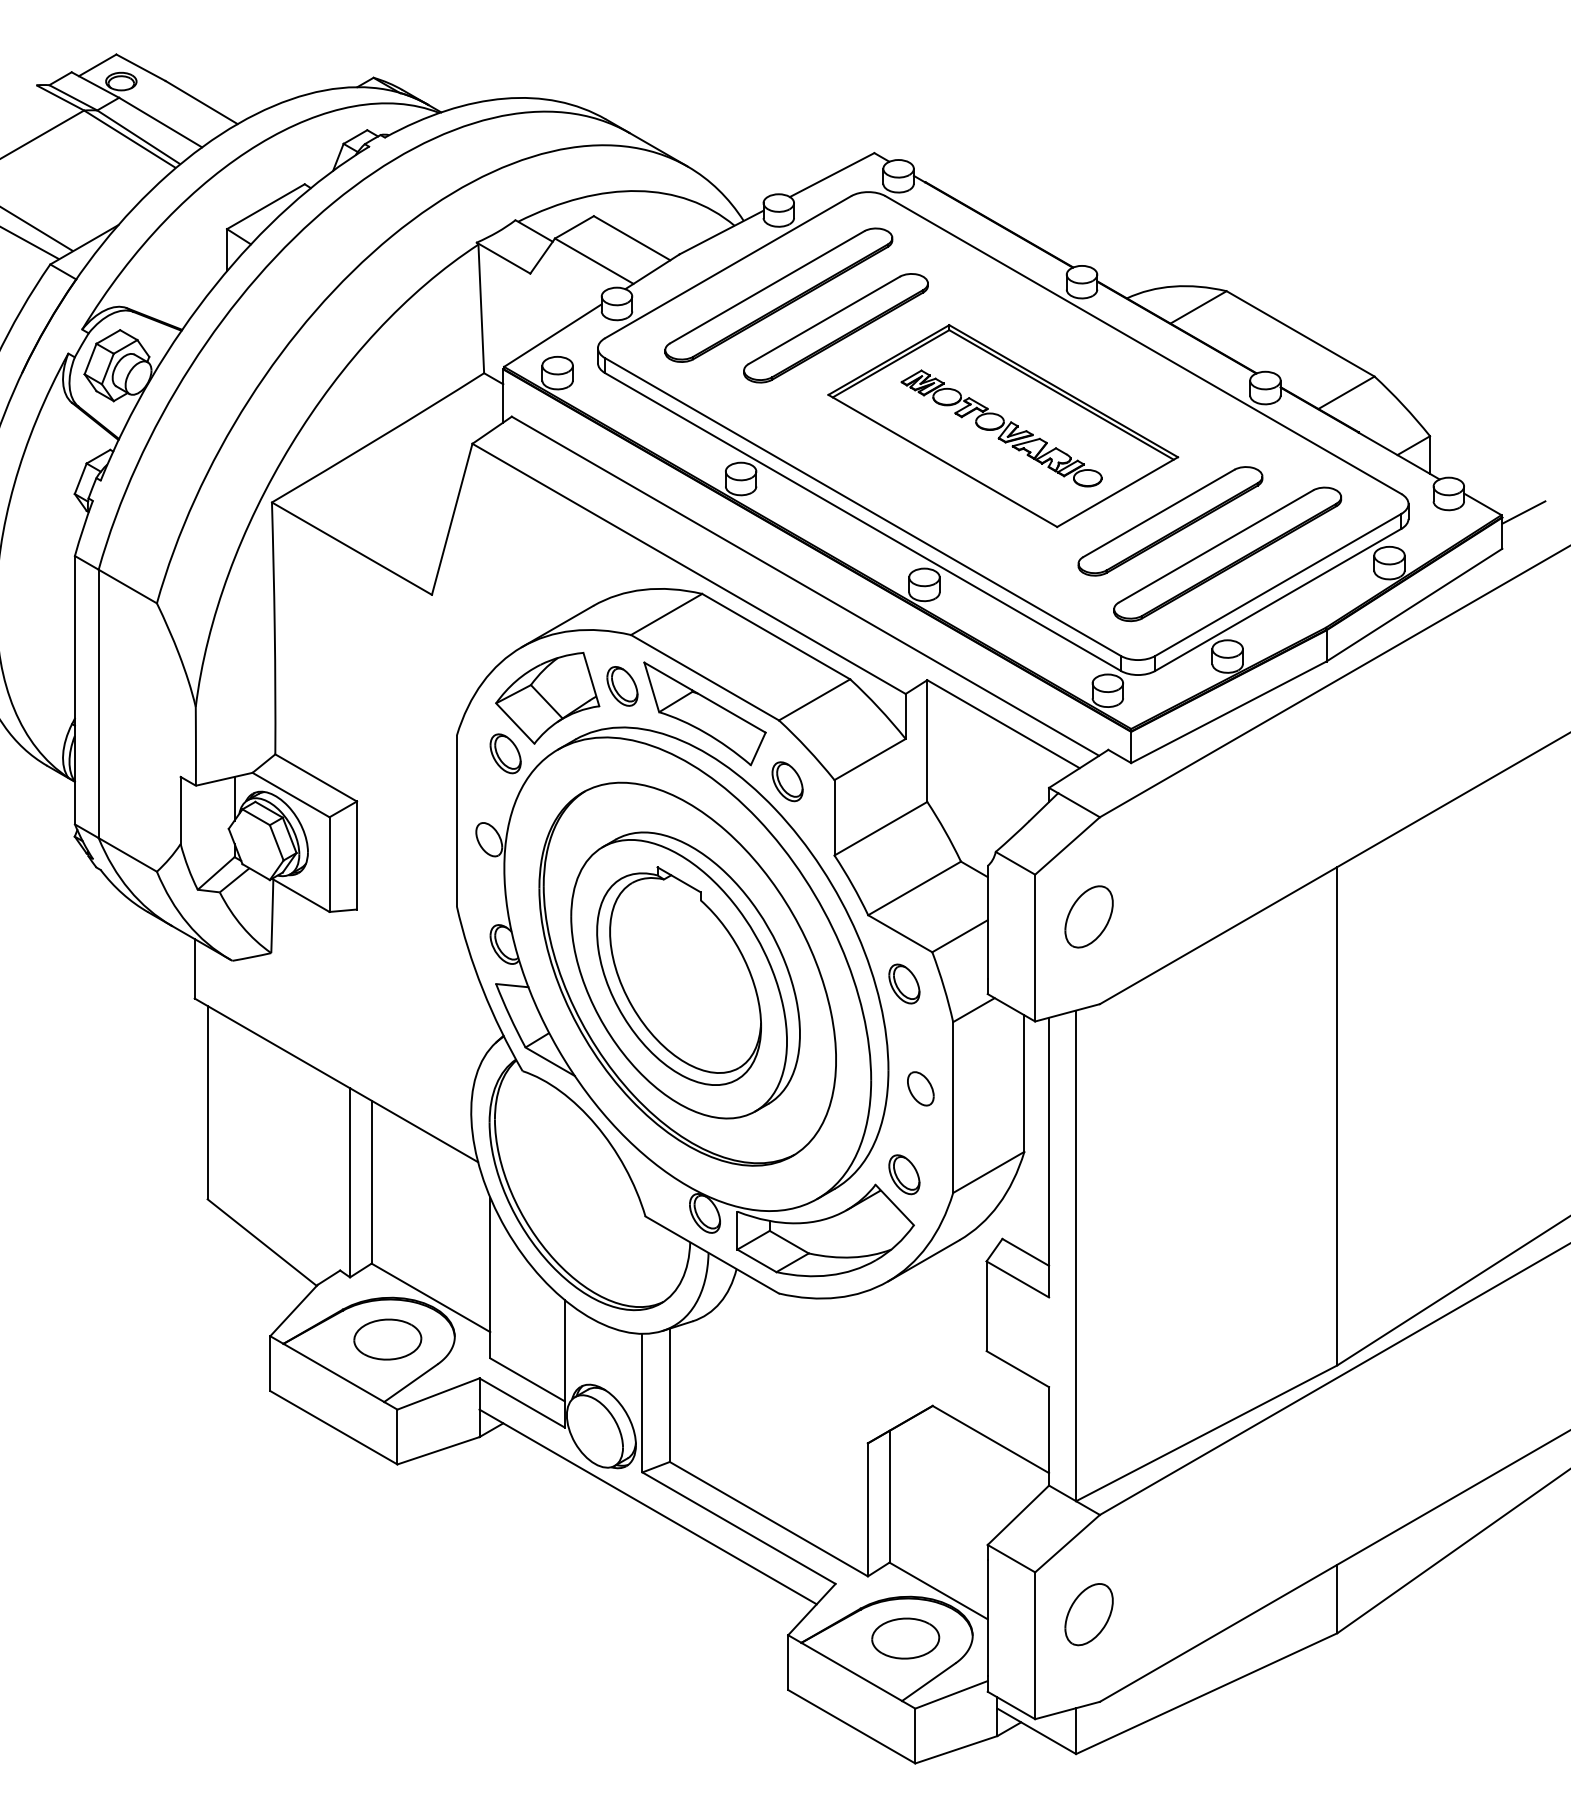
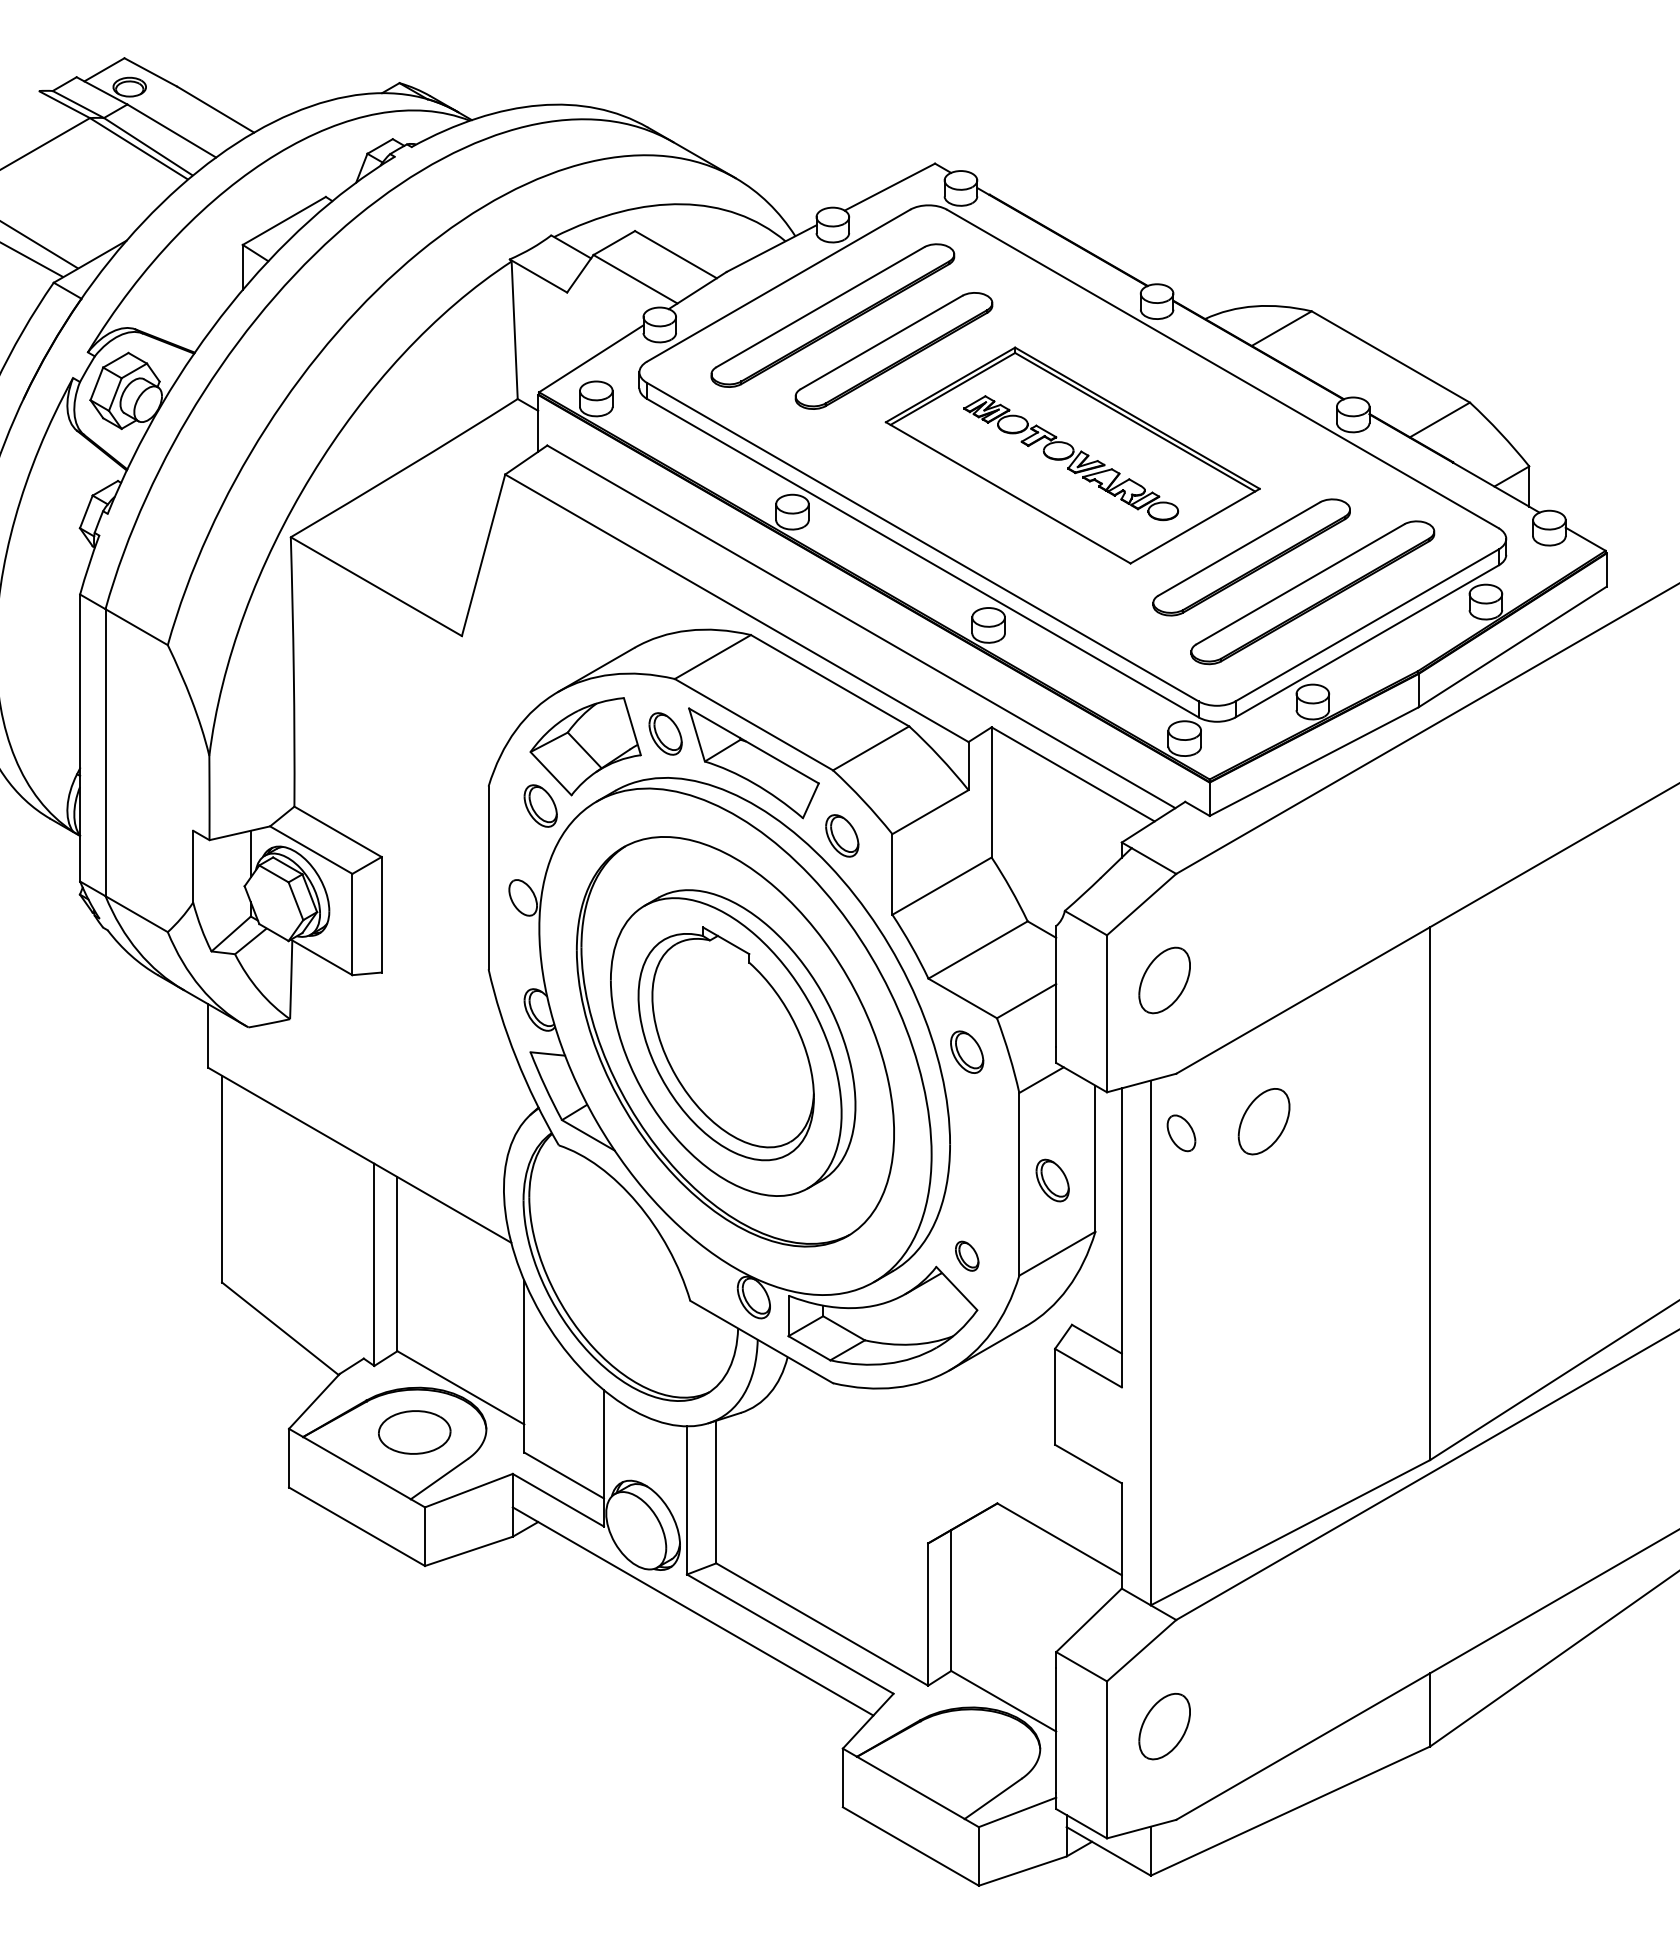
line: (1523, 512) -> (1629, 547), removed
part: (1181, 1048) -> (1263, 1121), added
part: (920, 1088) -> (1181, 1132), moved
part: (984, 1103) -> (1052, 1179), added
part: (904, 1174) -> (967, 1255), size x0.7
part: (905, 1638) -> (968, 1752), removed

